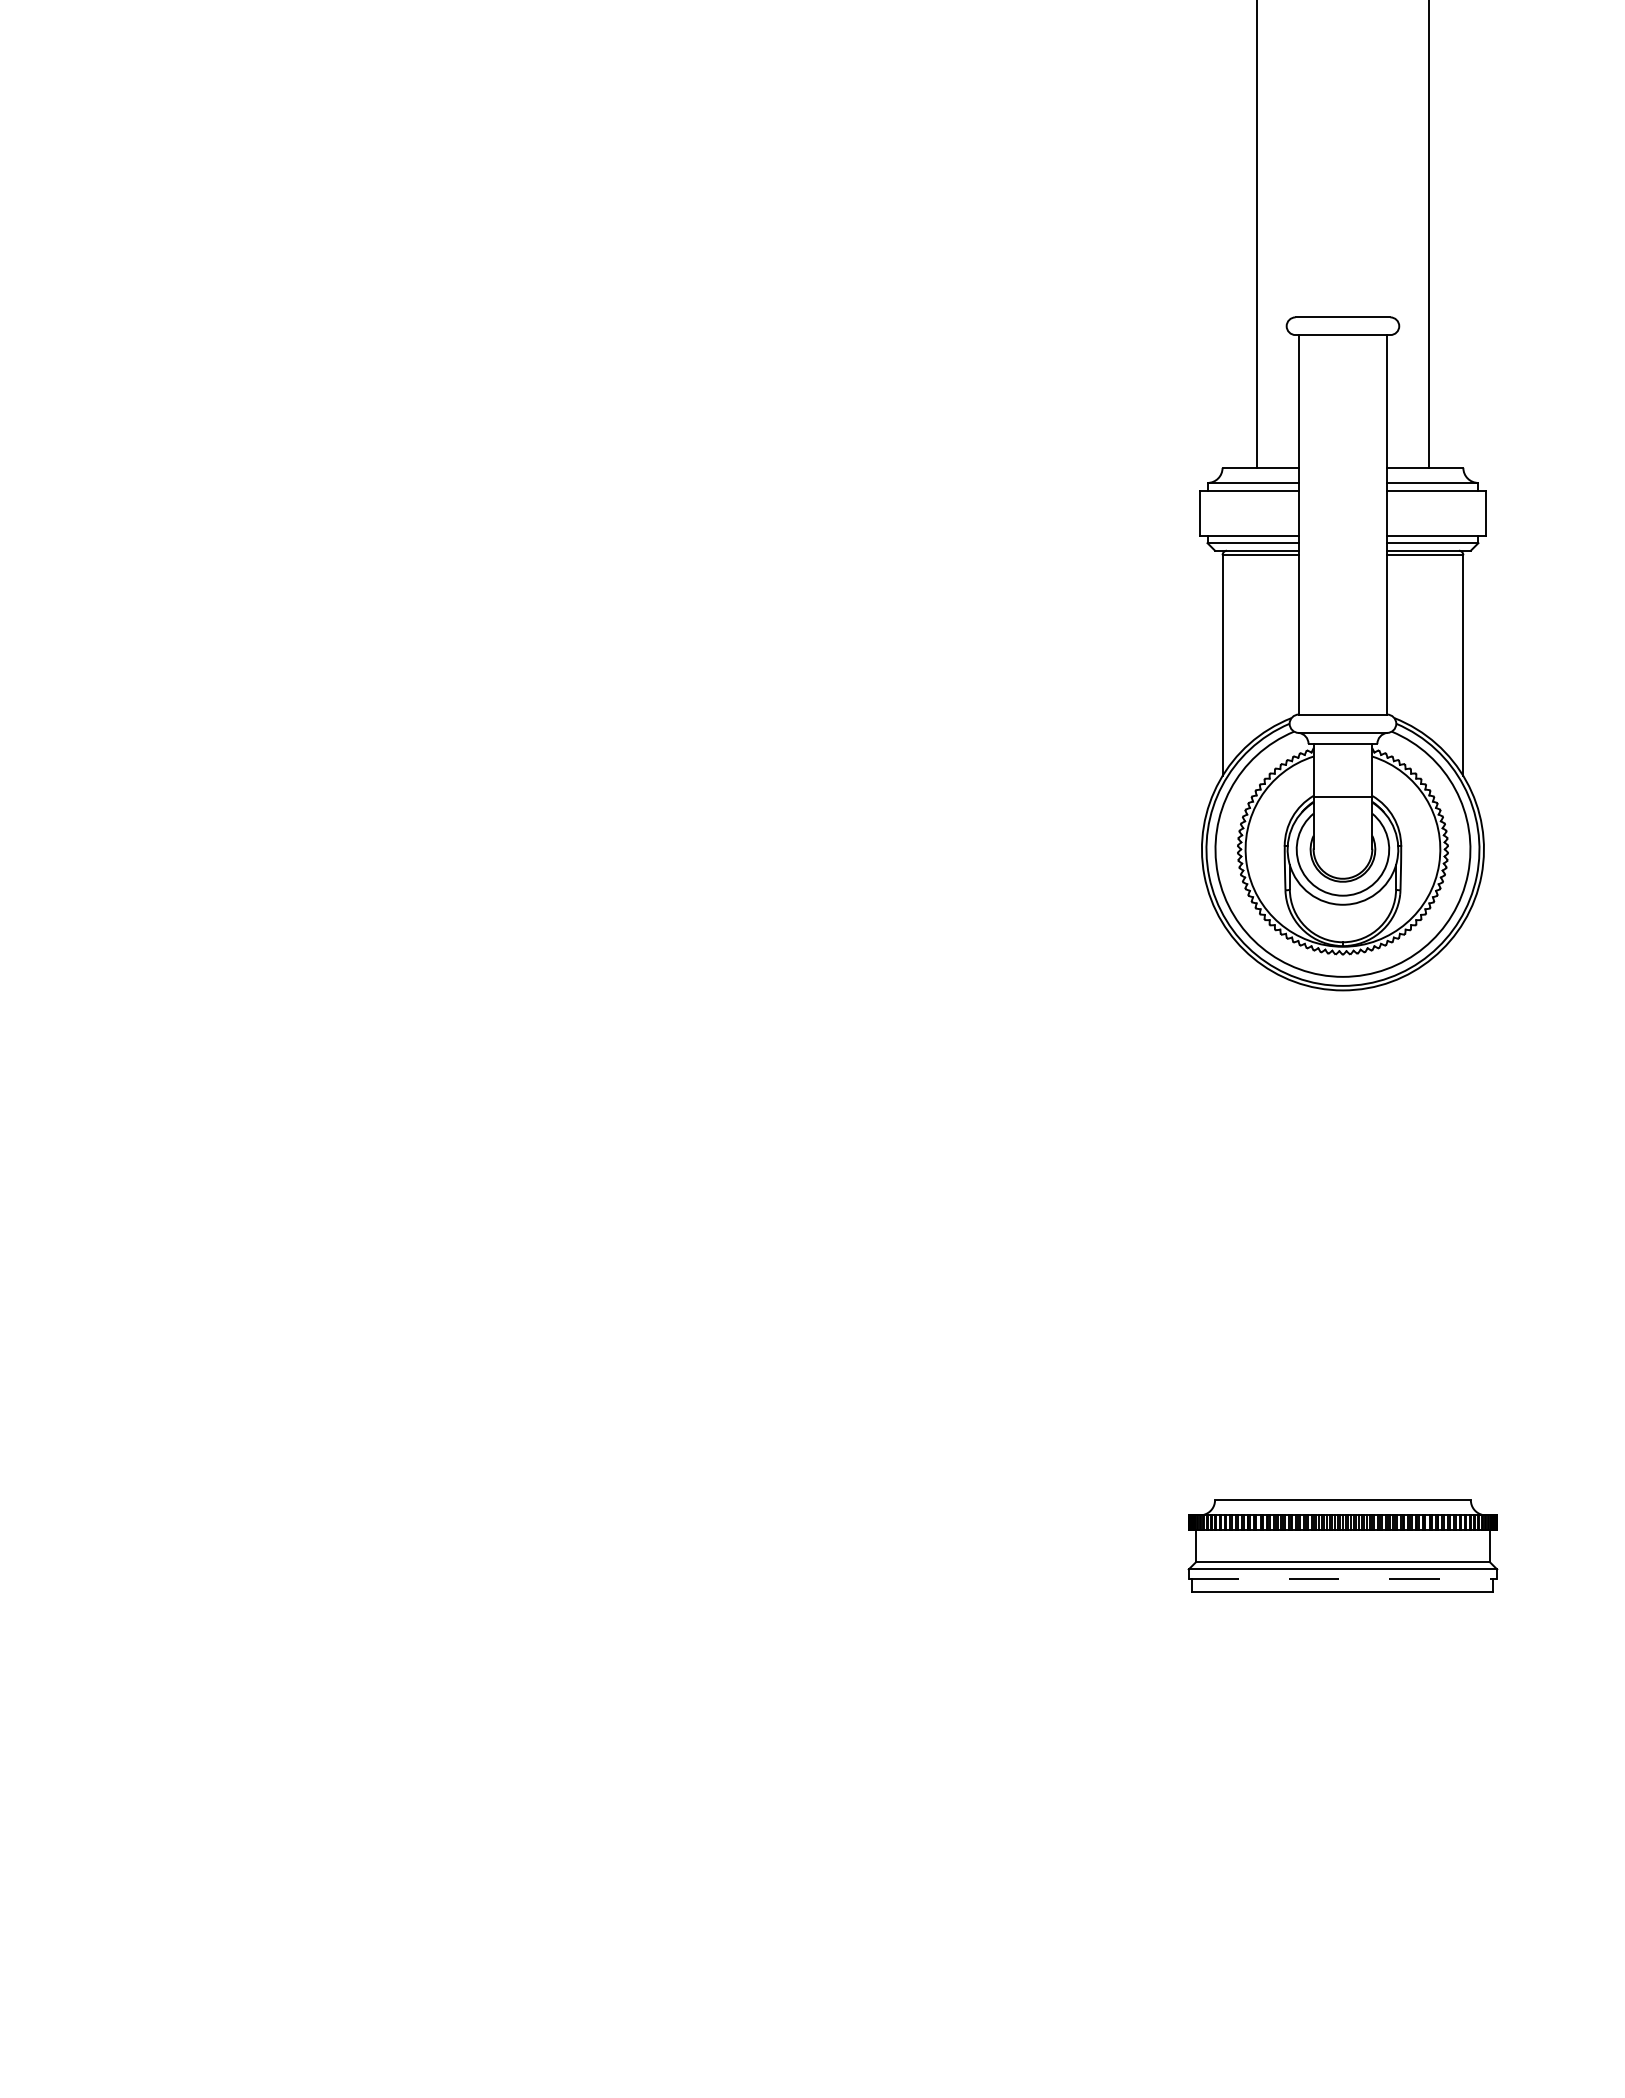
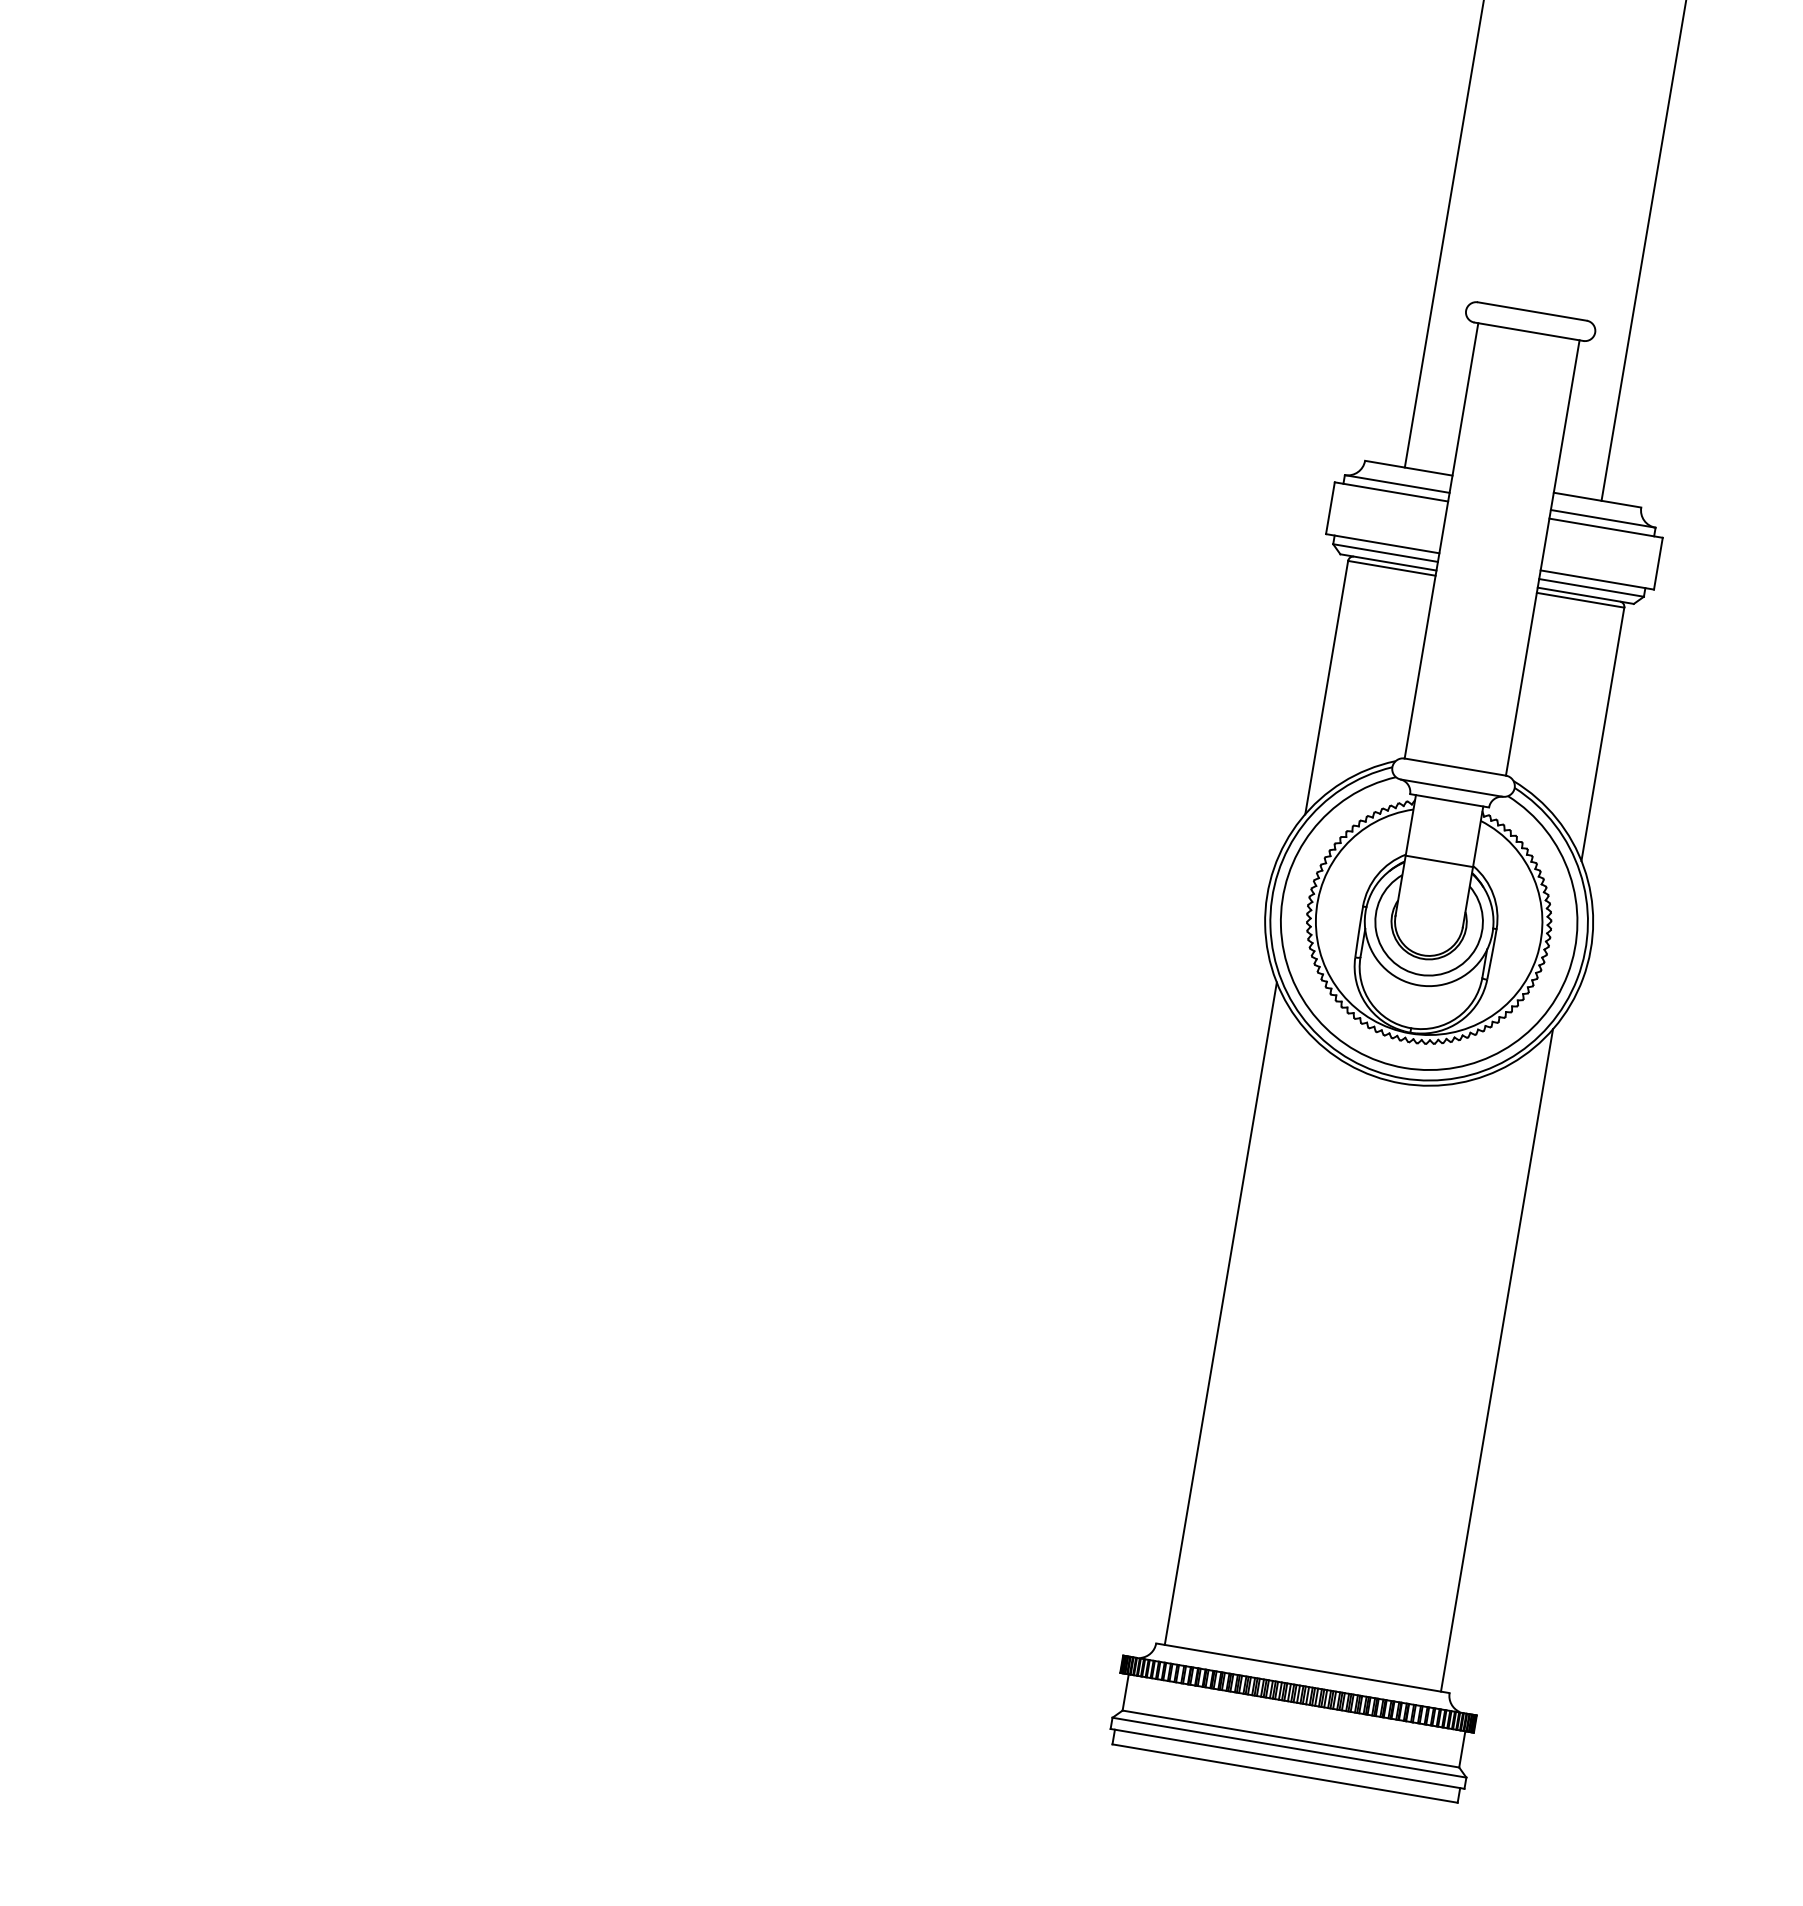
line: (1222, 1211) -> (1220, 1313), added
line: (1463, 1211) -> (1497, 1360), added
line: (1343, 1579) -> (1288, 1759), dashed -> solid

